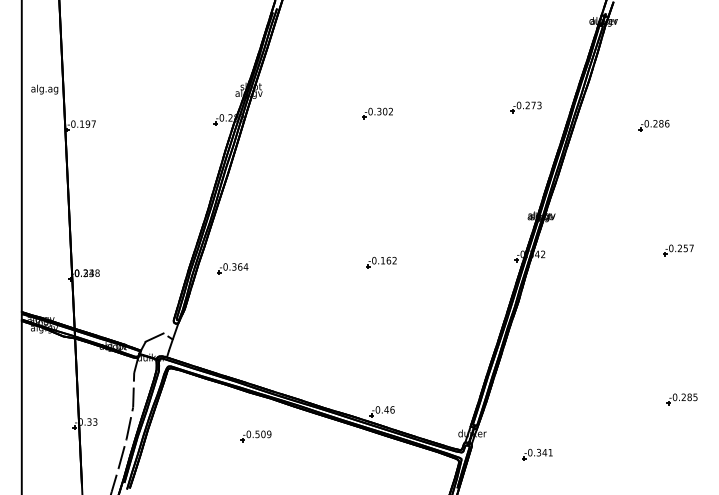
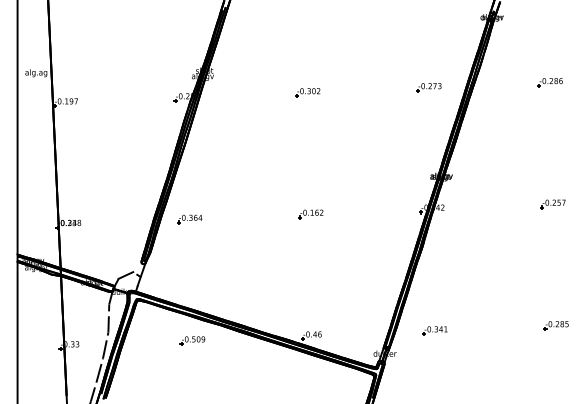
part: (653, 125) -> (549, 82), moved
part: (255, 435) -> (192, 340), moved
part: (536, 454) -> (434, 330), moved

